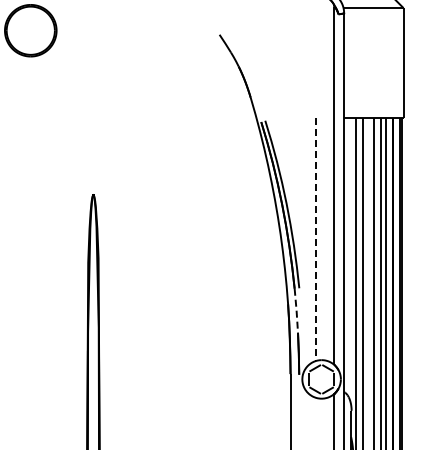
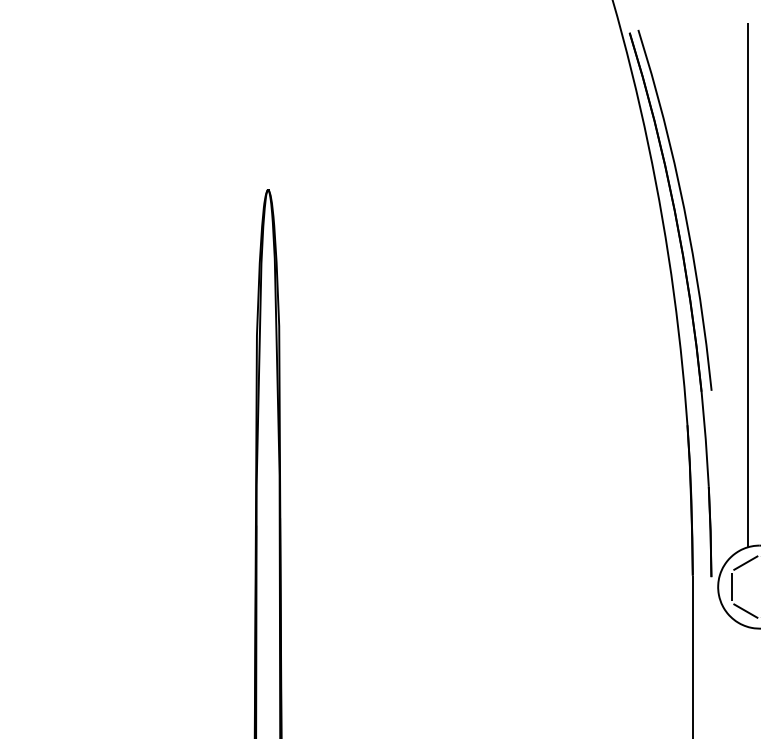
line: (316, 239) -> (748, 285), dashed -> solid
line: (296, 310) -> (705, 438), dashed -> solid

